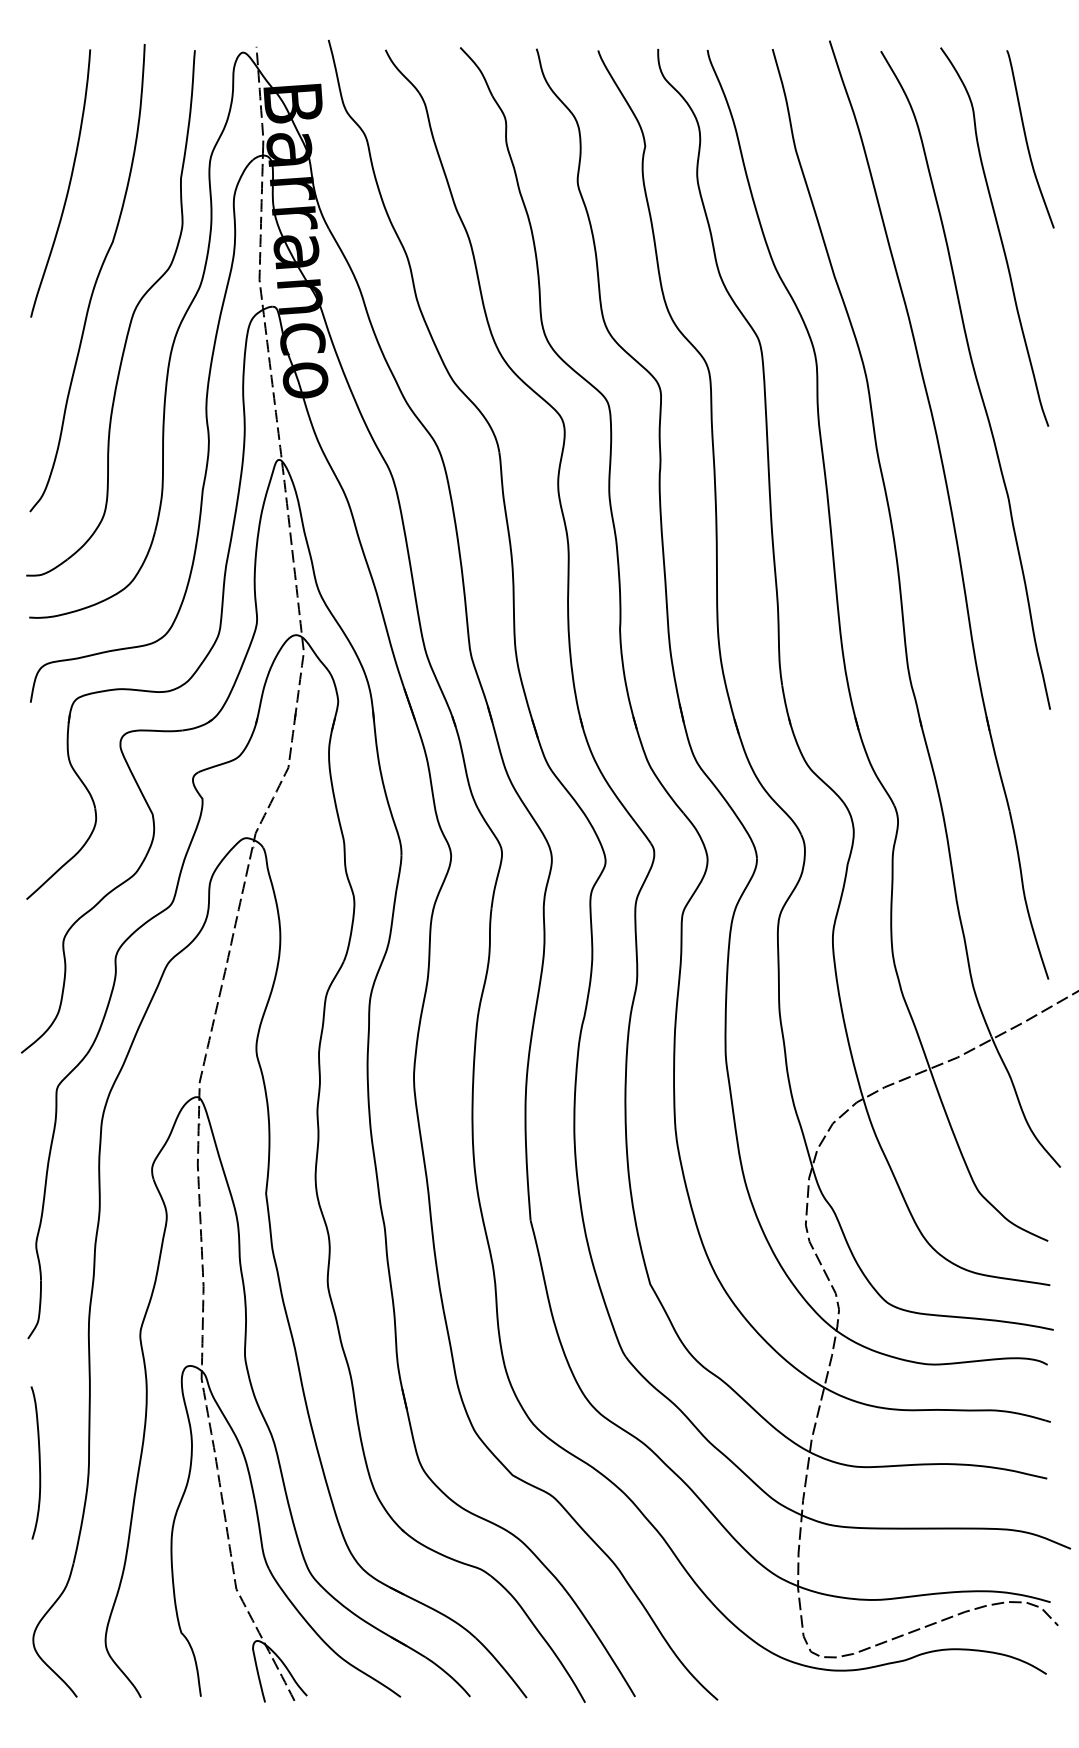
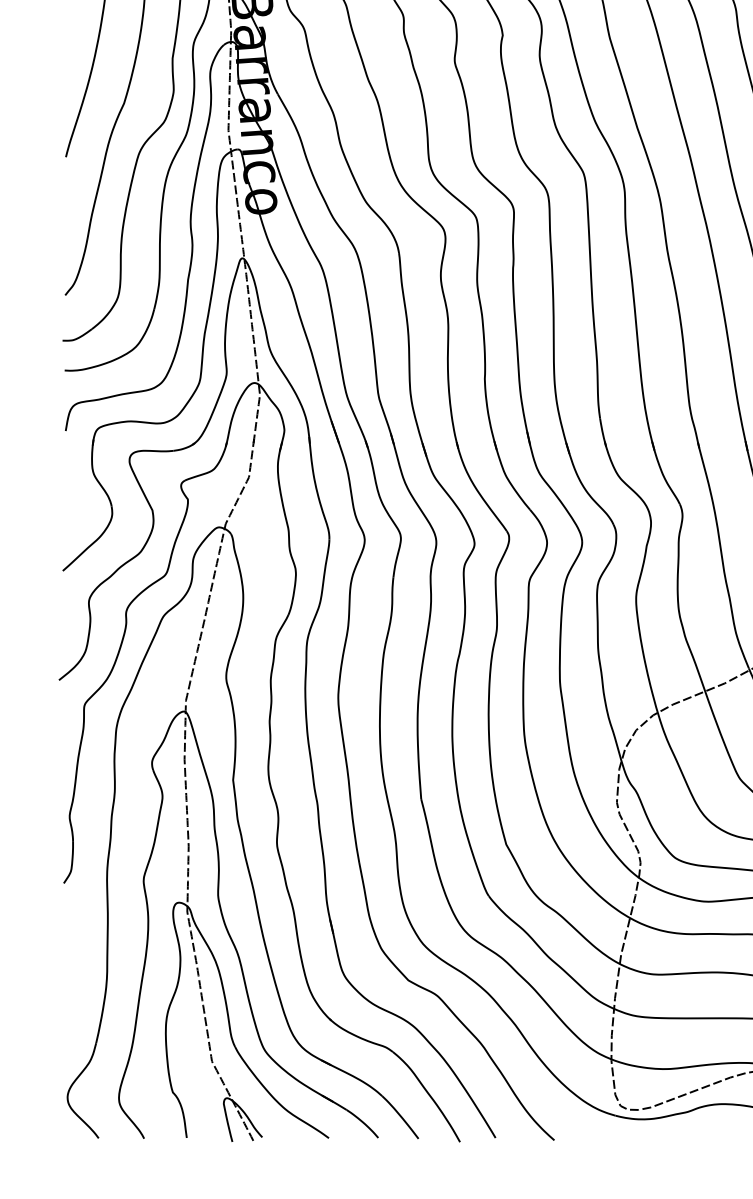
curve: (38, 1461) -> (71, 970), removed

